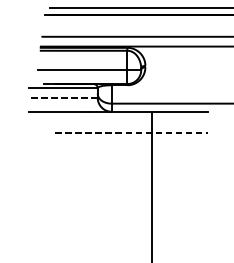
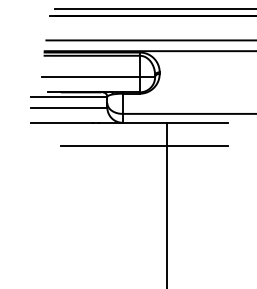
line: (62, 97) -> (68, 107), dashed -> solid
line: (131, 132) -> (144, 145), dashed -> solid

